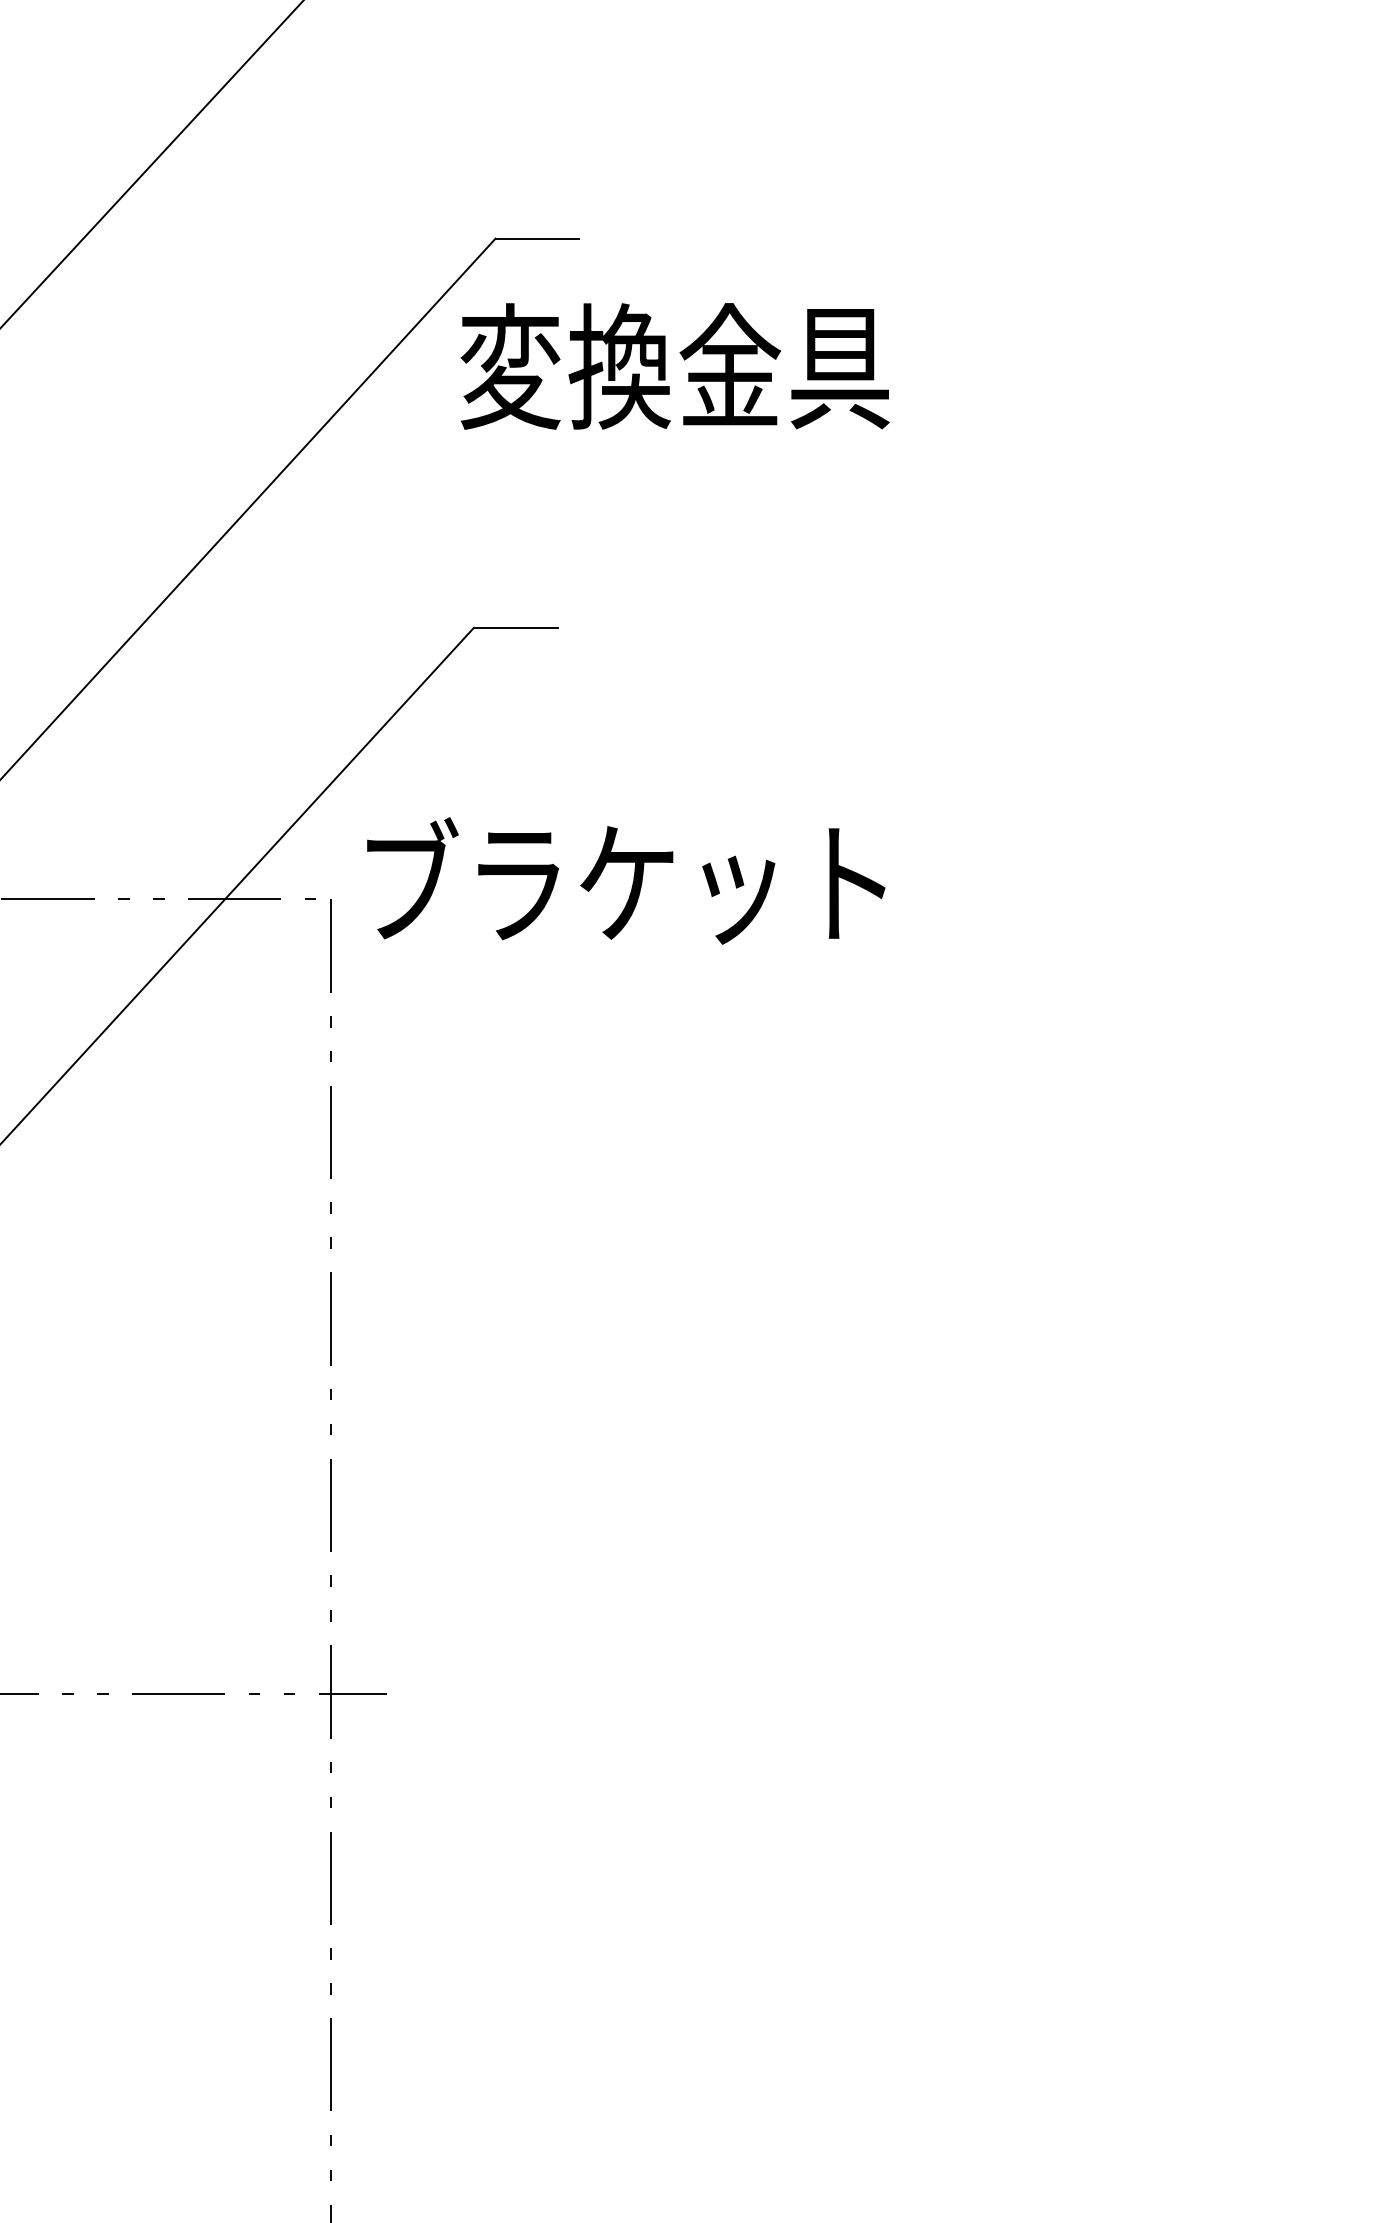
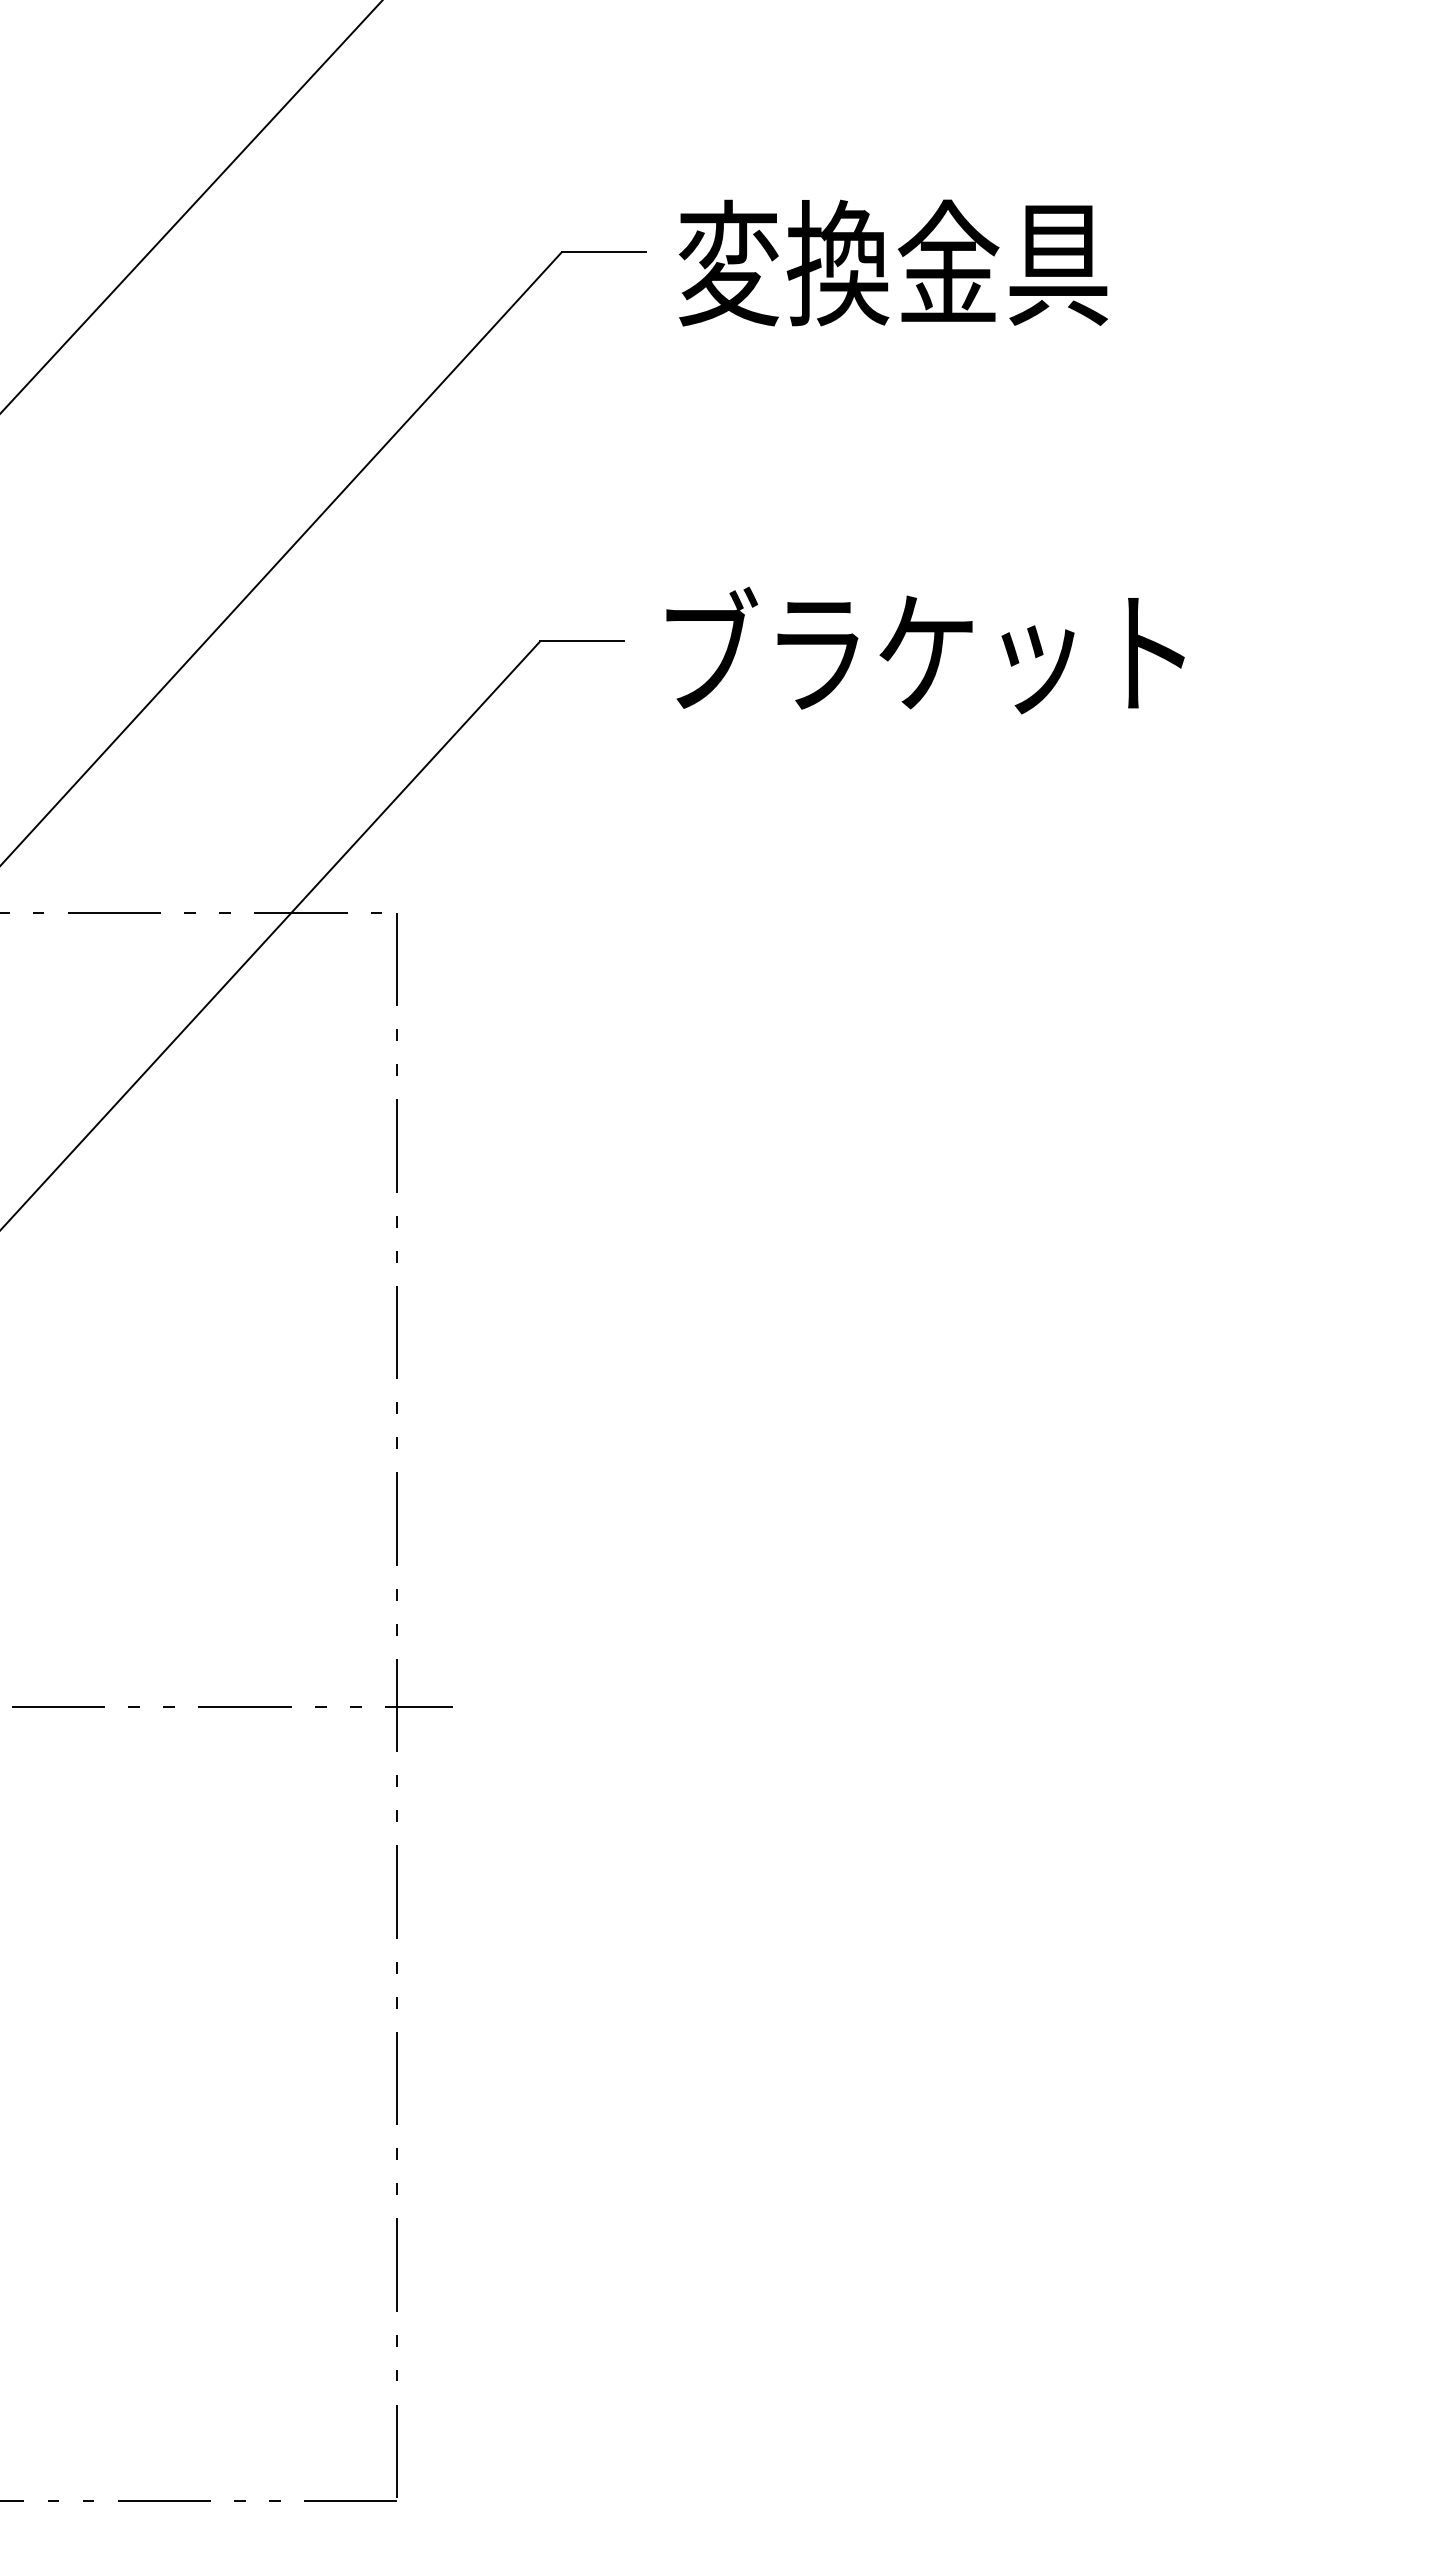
text: (675, 365) -> (893, 262), moved
text: (626, 880) -> (925, 650), moved

